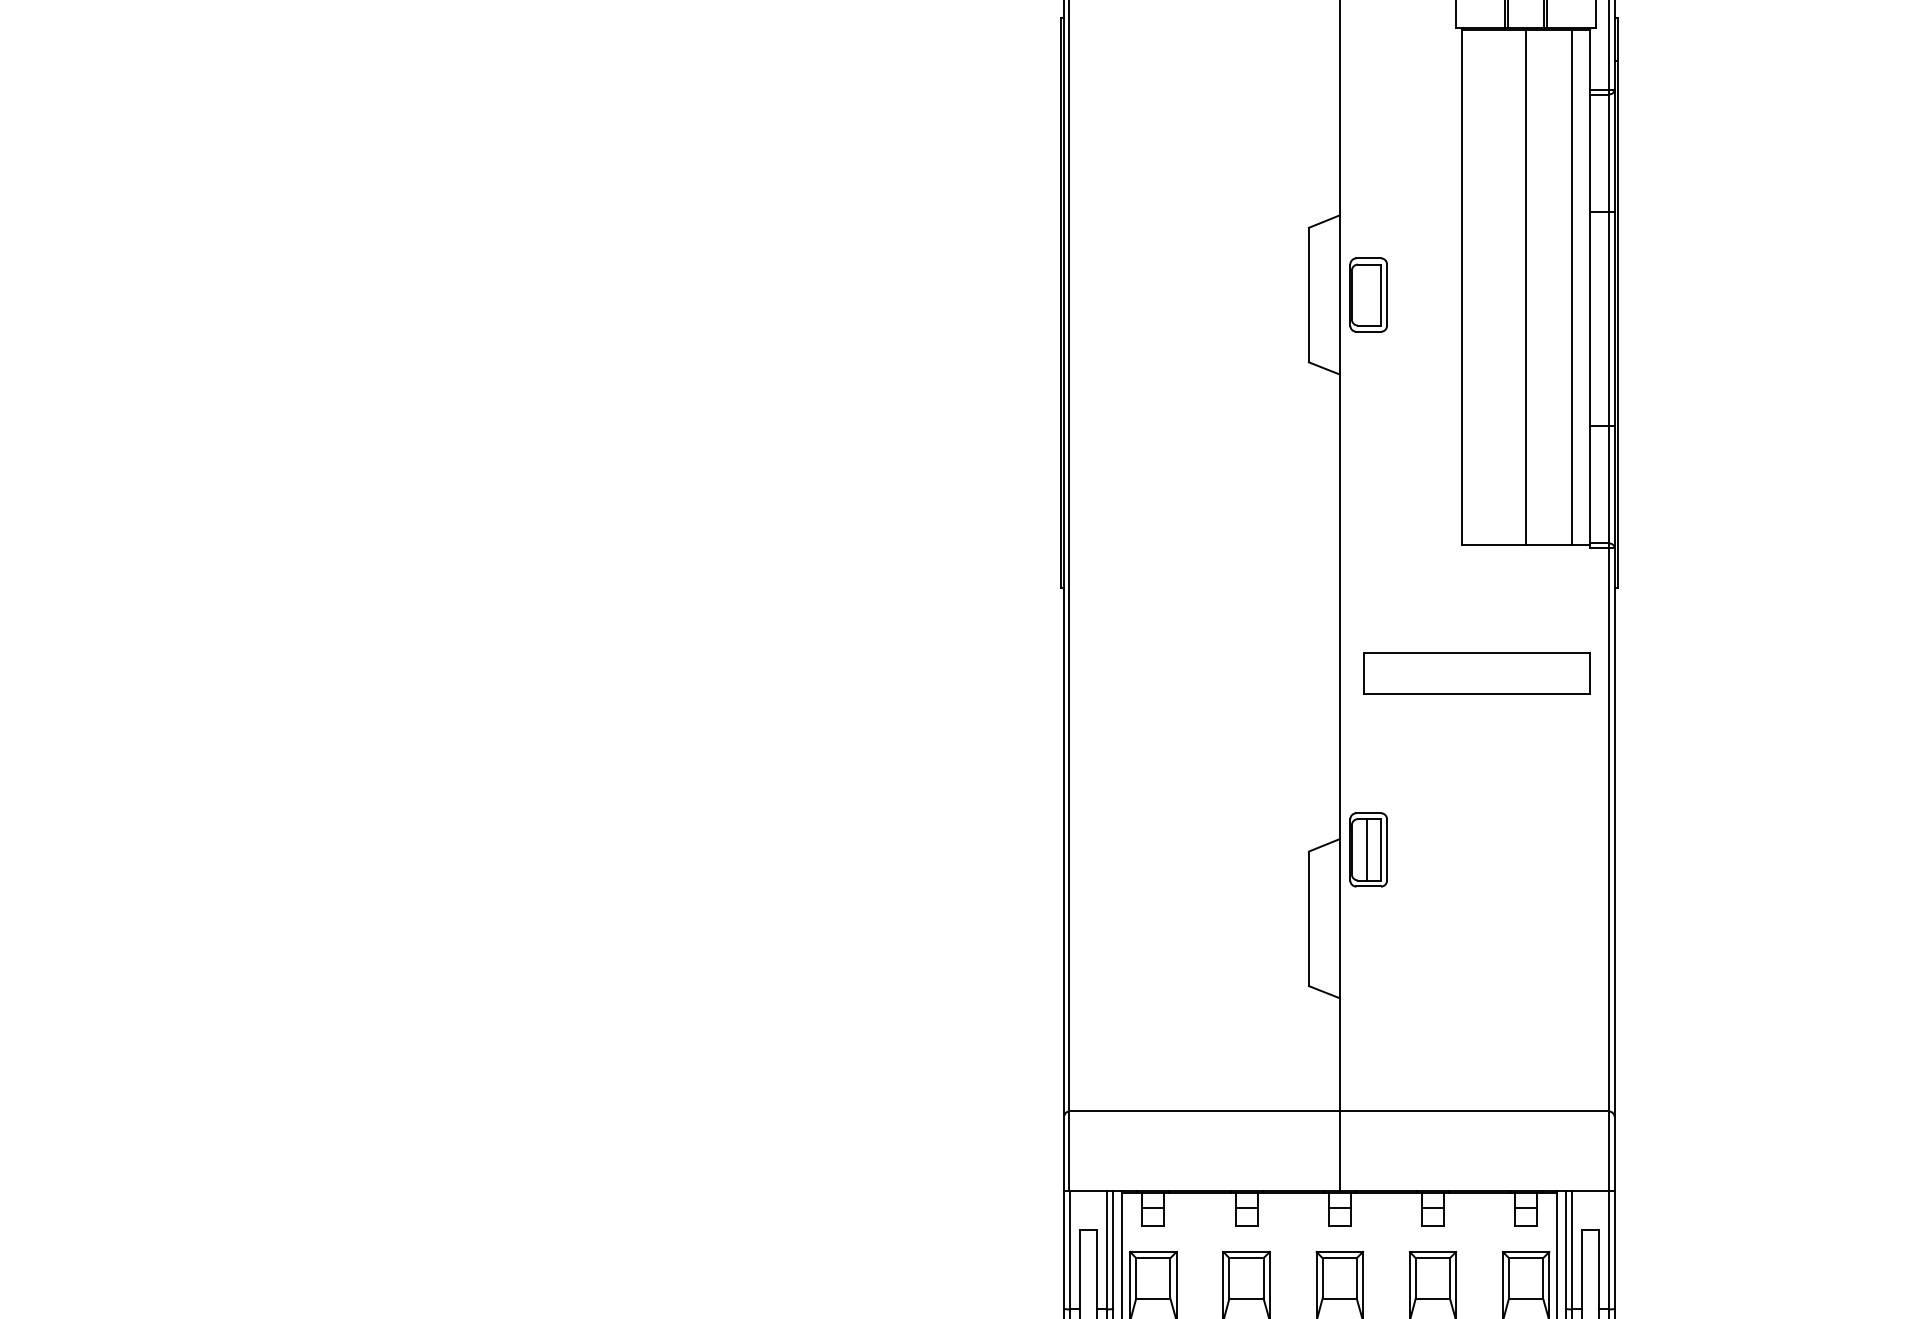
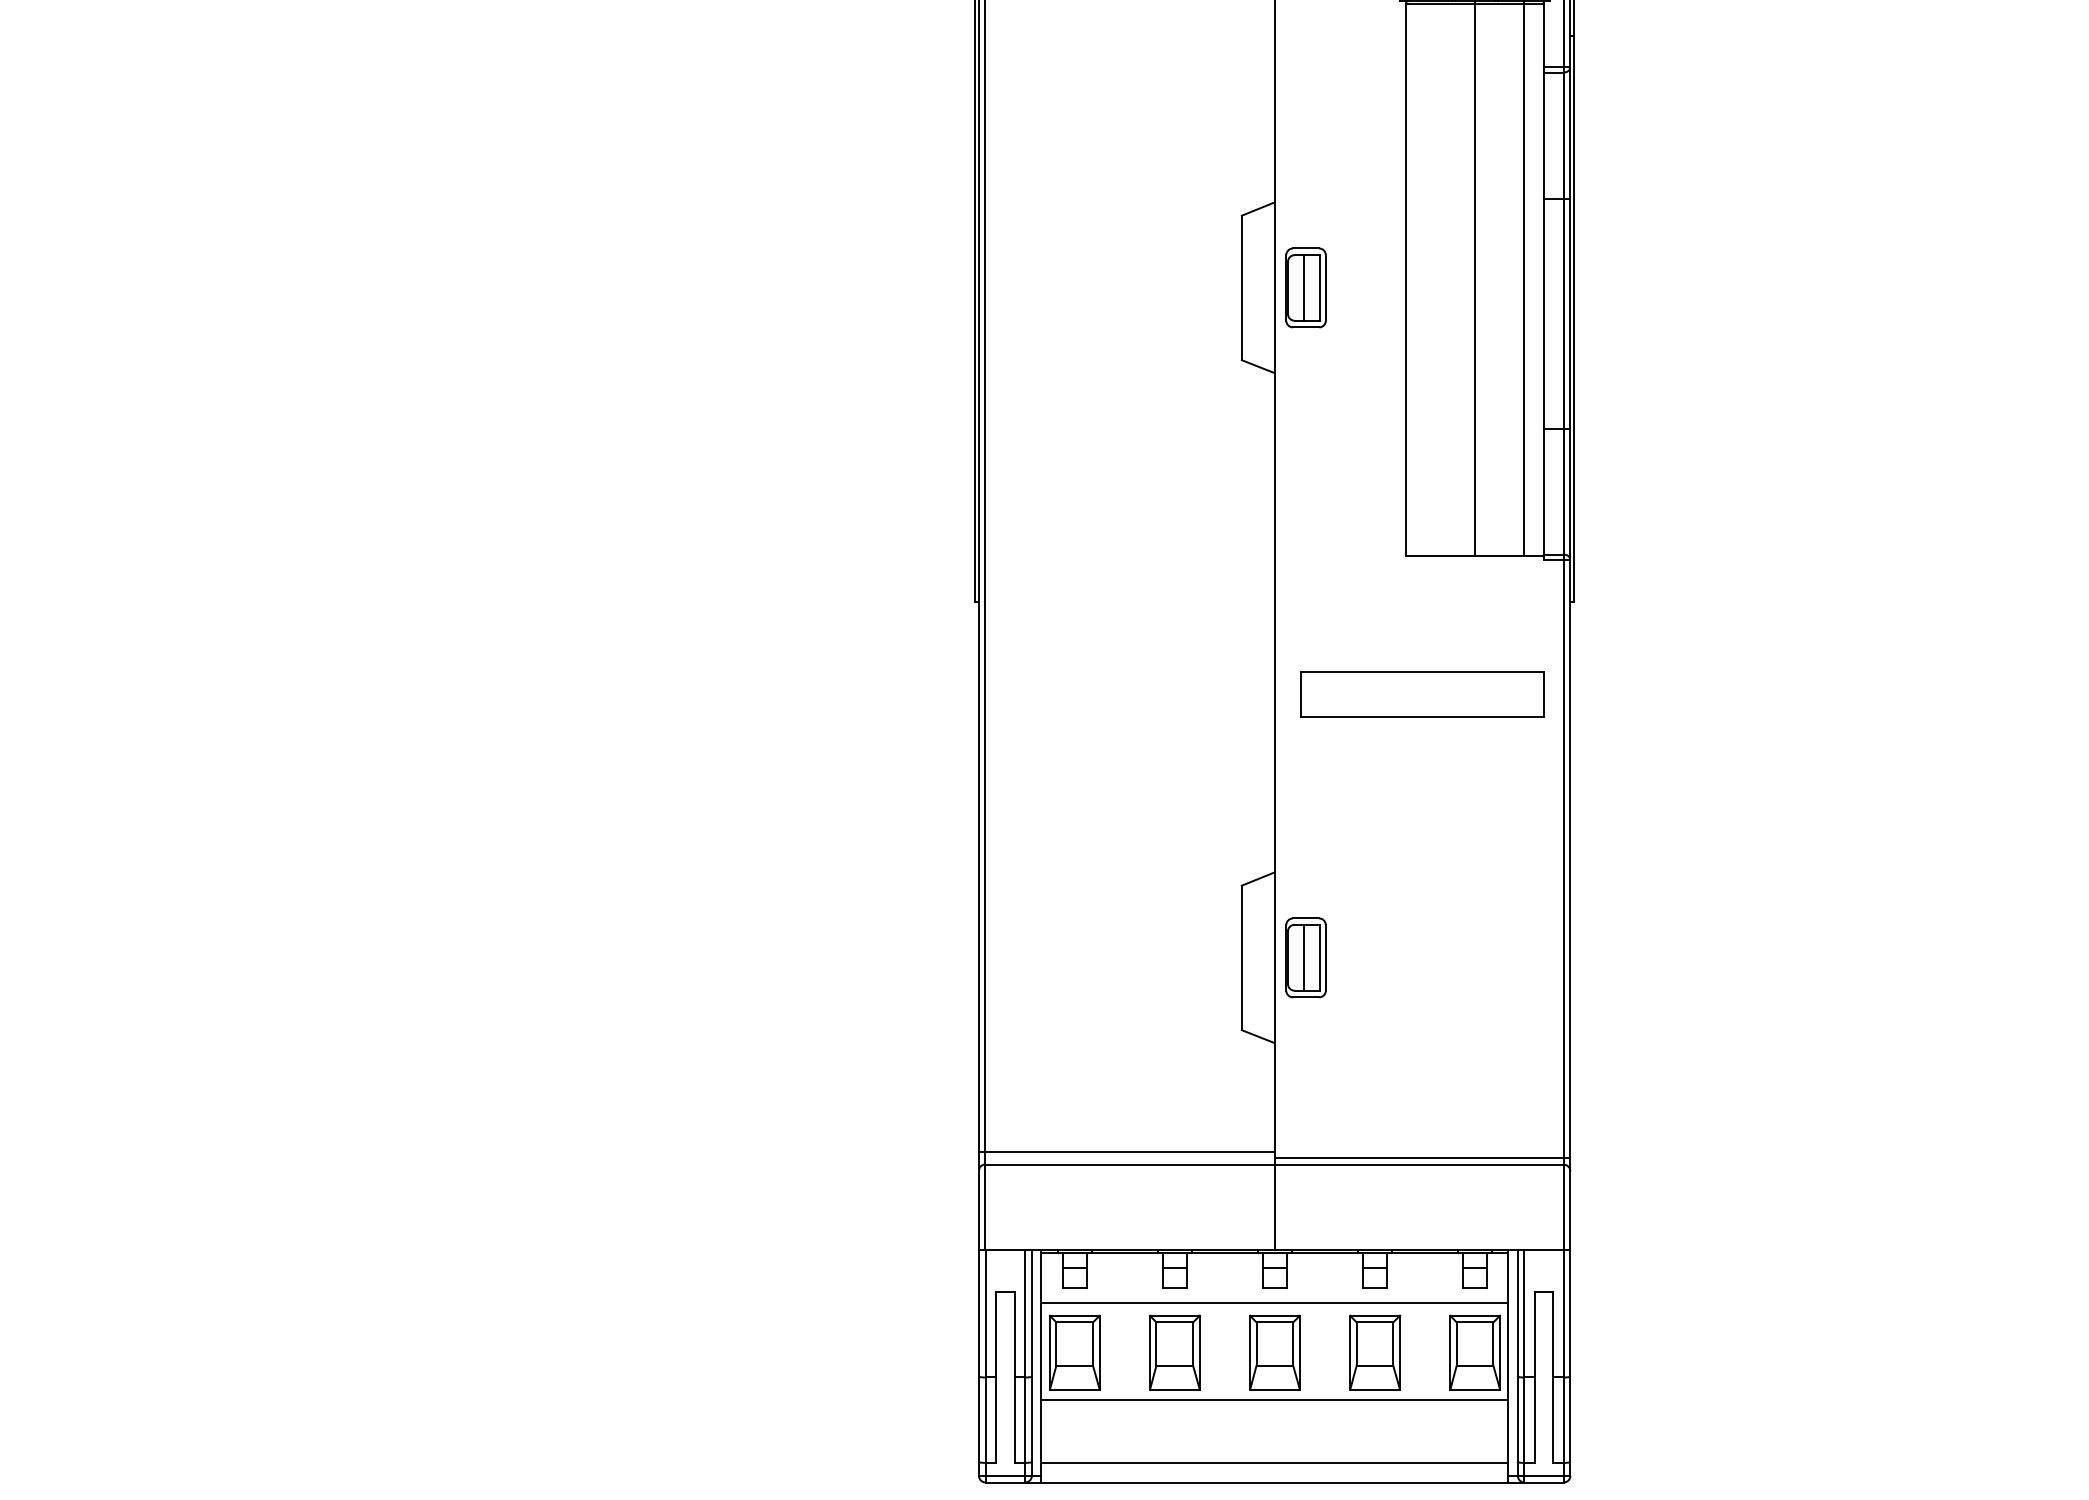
line: (1366, 294) -> (1303, 287), added
part: (1368, 849) -> (1305, 957), moved
line: (1201, 1099) -> (1126, 1151), added
line: (1477, 1105) -> (1422, 1158), added
line: (1339, 1239) -> (1274, 1302), added

